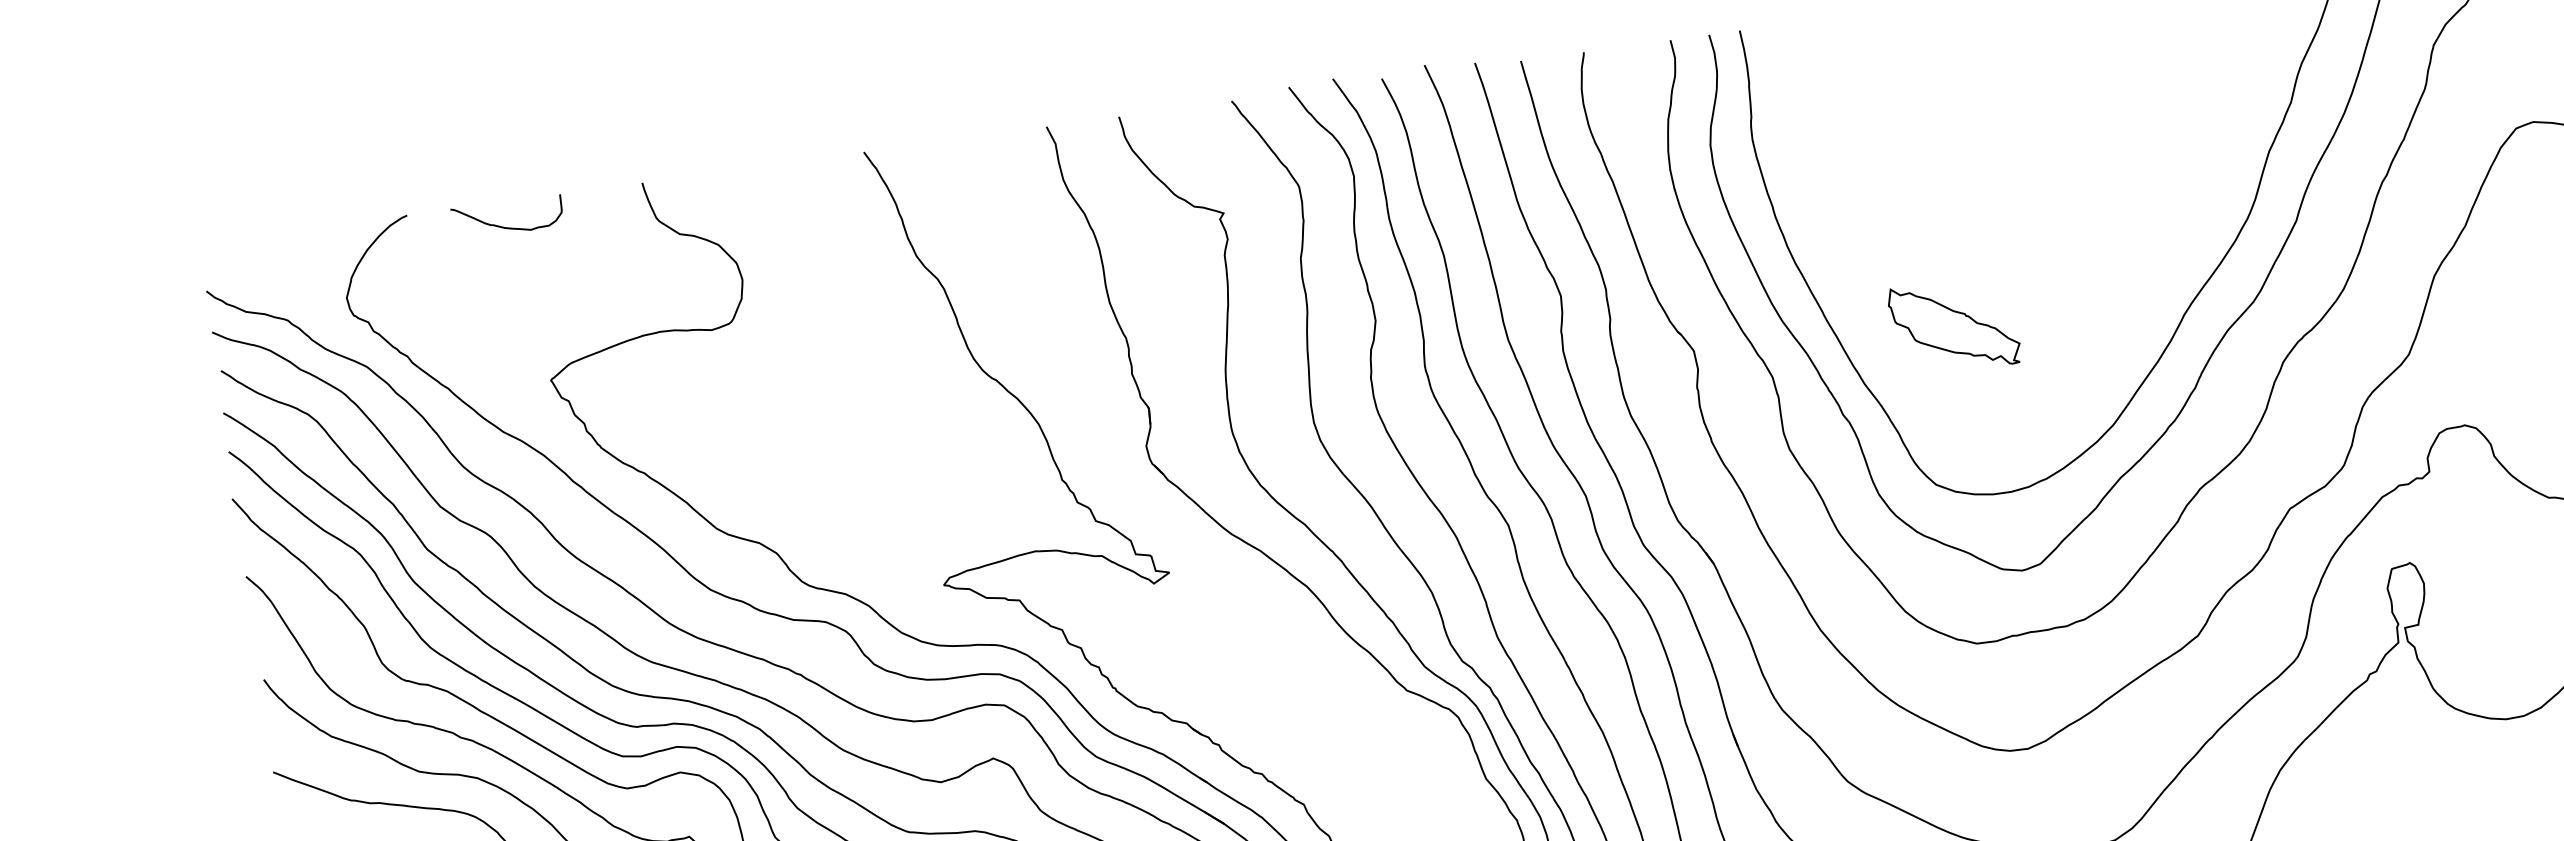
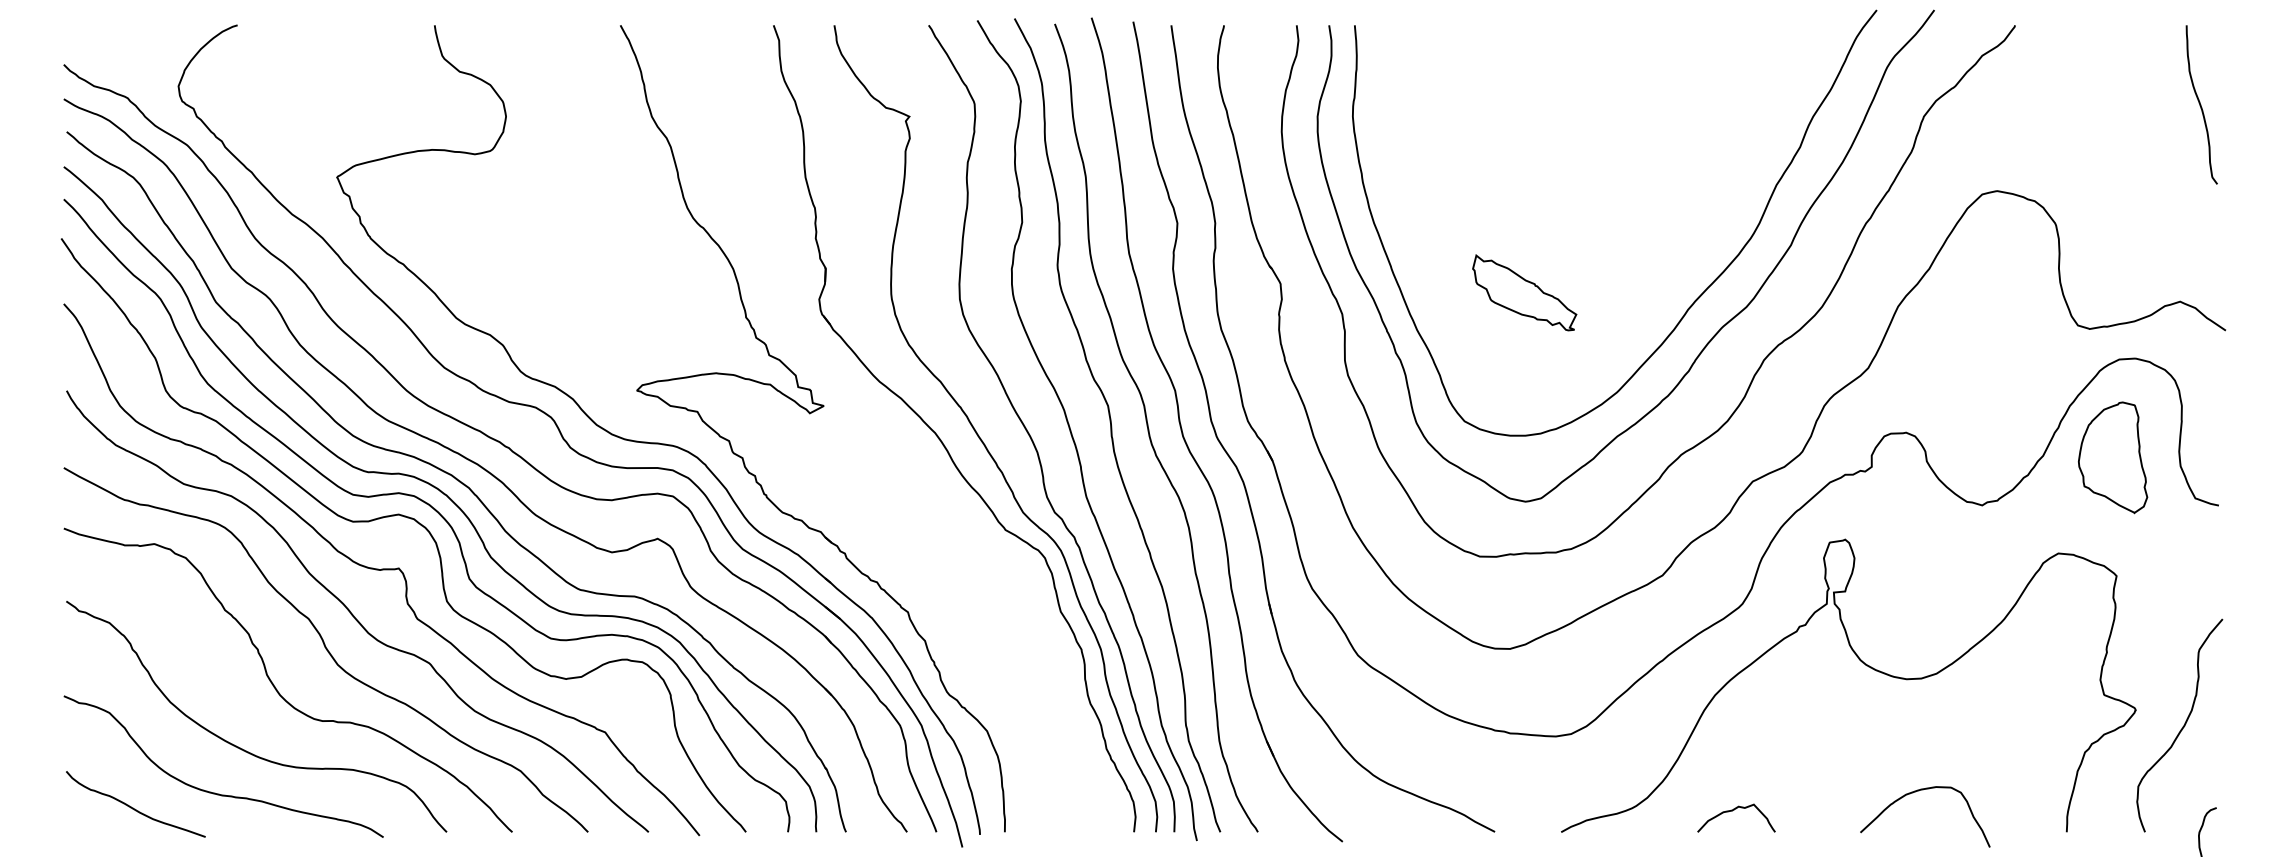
curve: (504, 226) -> (316, 45), removed
part: (1954, 325) -> (1524, 292), moved

